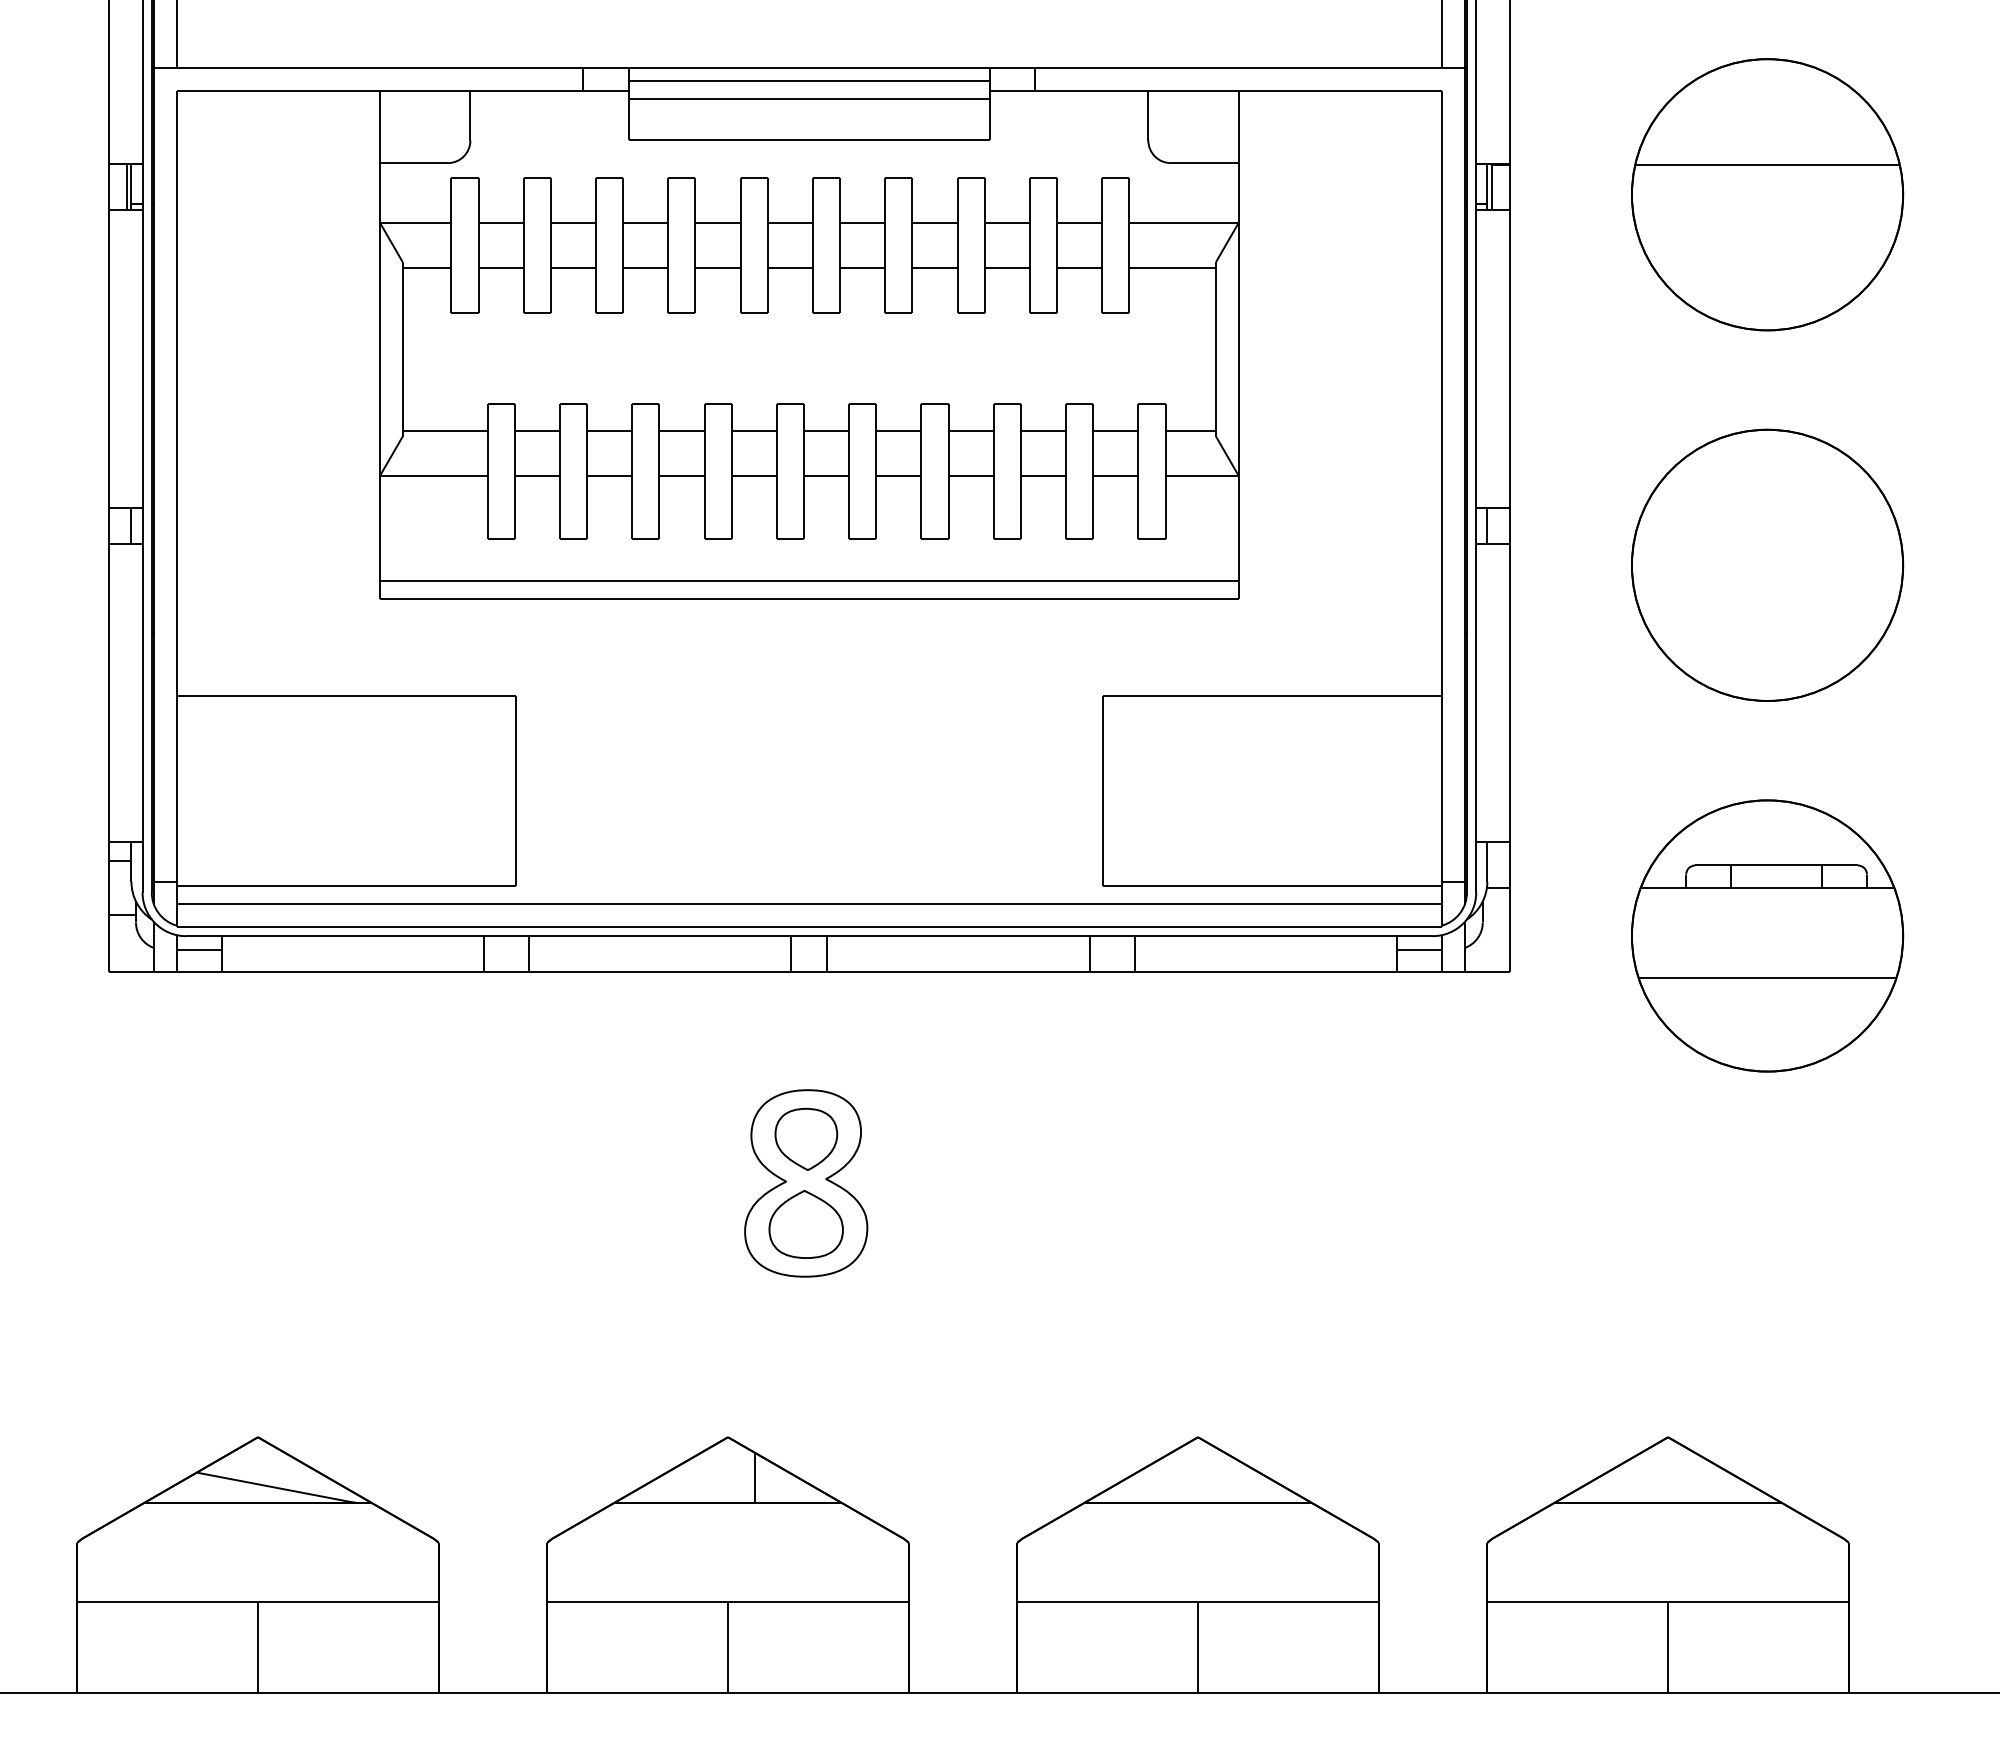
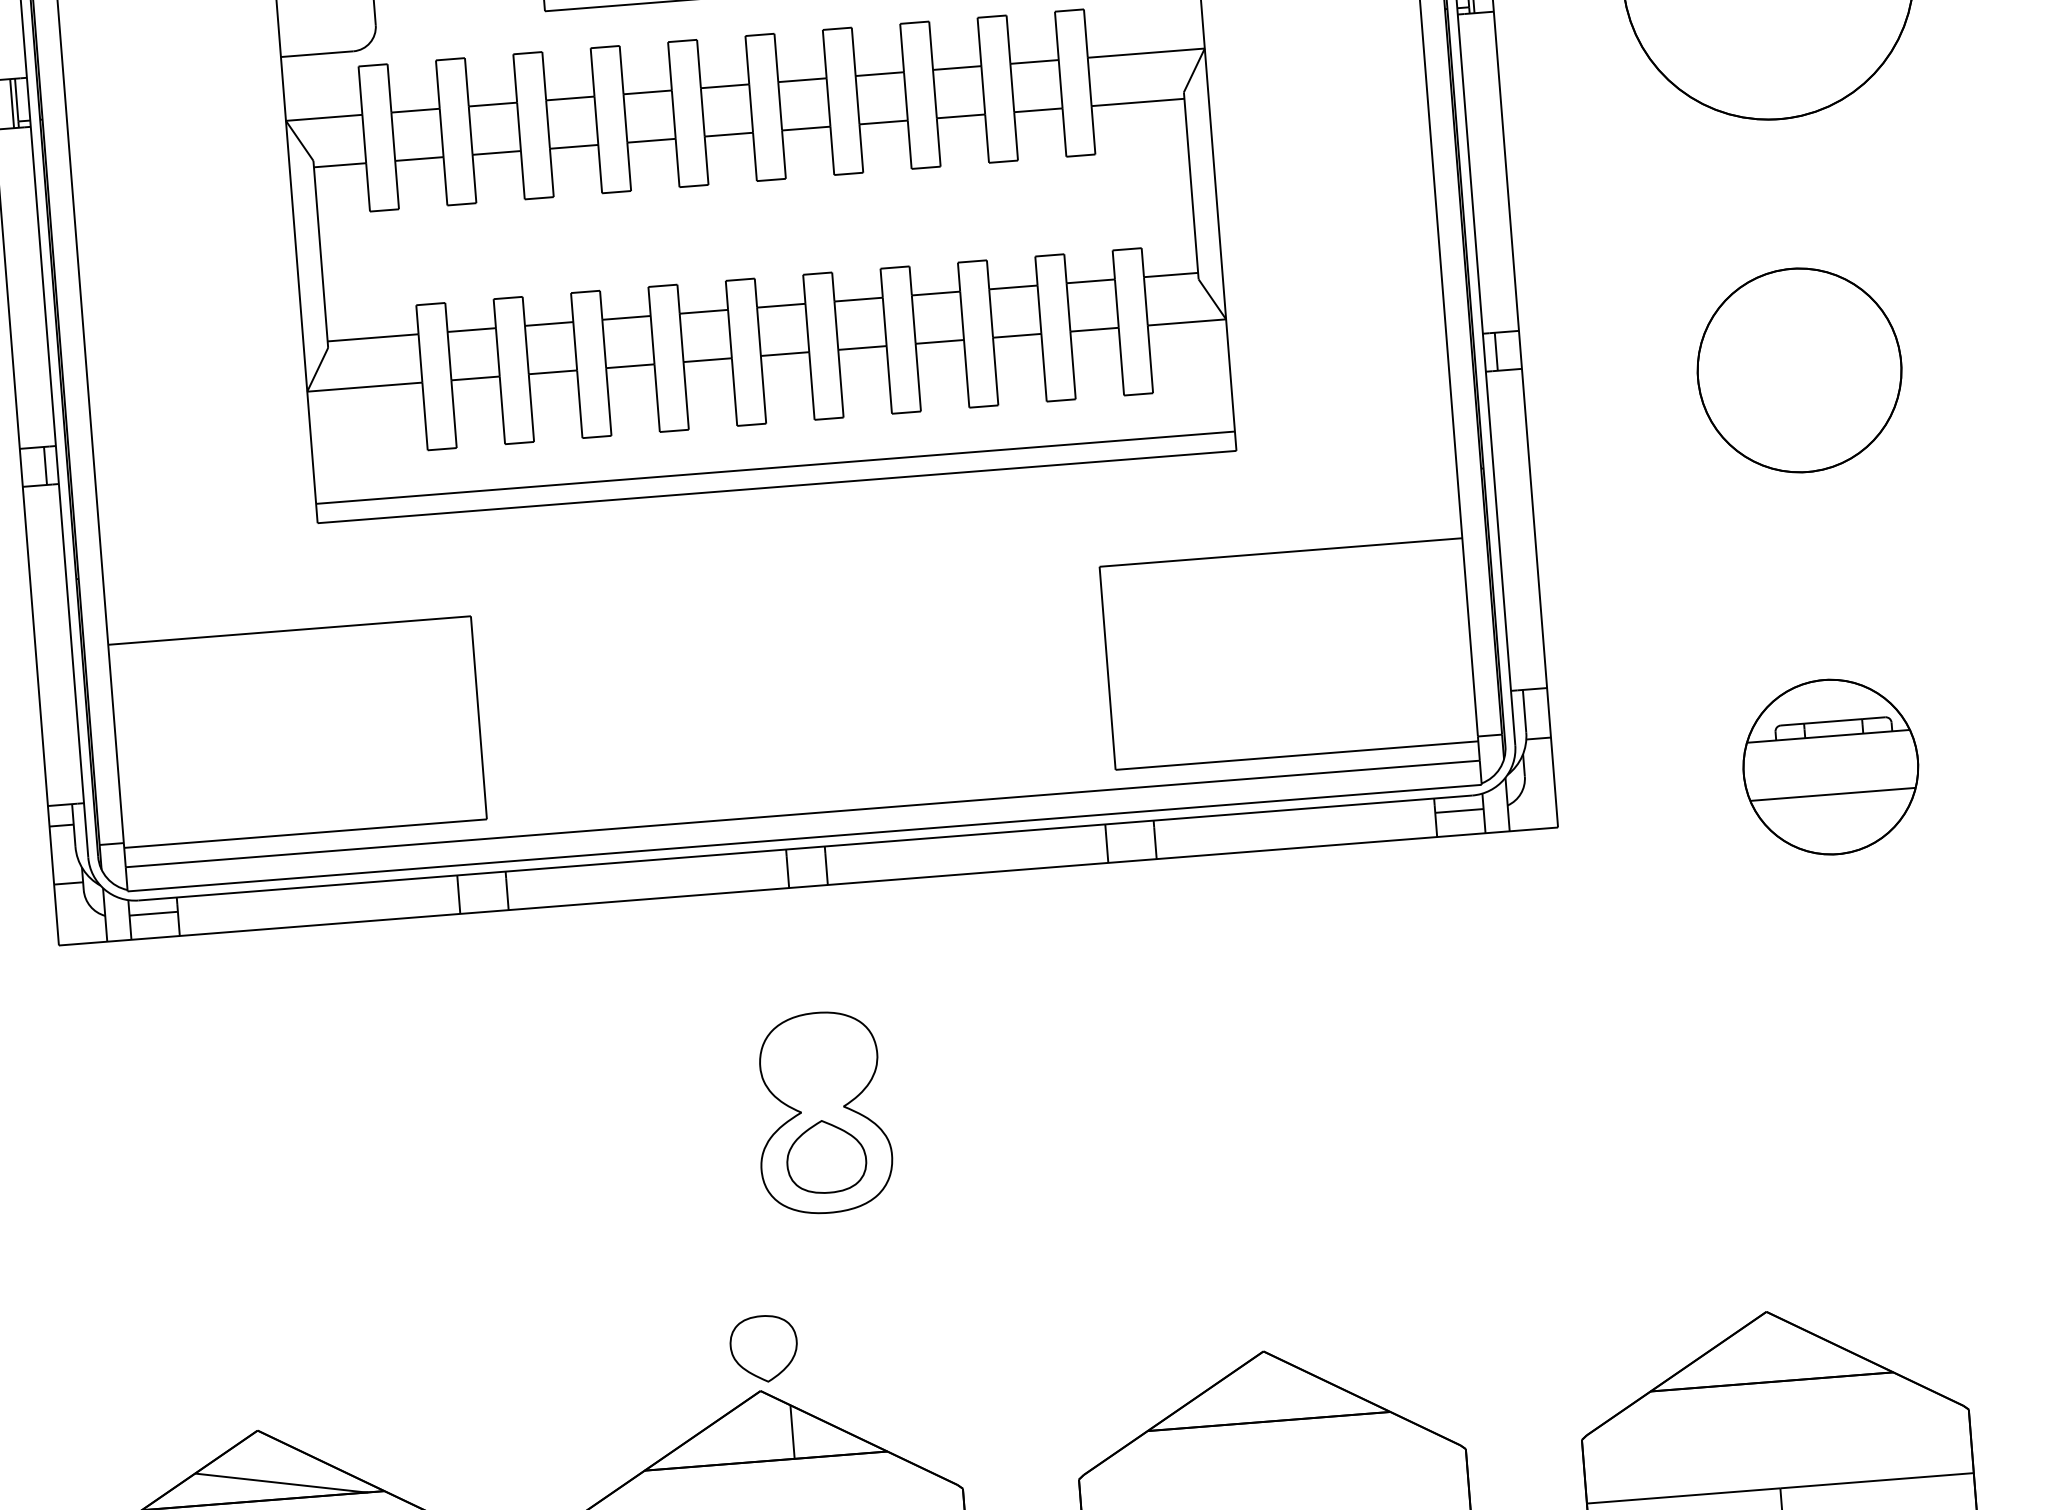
part: (1767, 564) -> (1799, 369), size x0.7
part: (1767, 935) -> (1830, 766), size x0.6
part: (806, 1139) -> (764, 1349), moved

